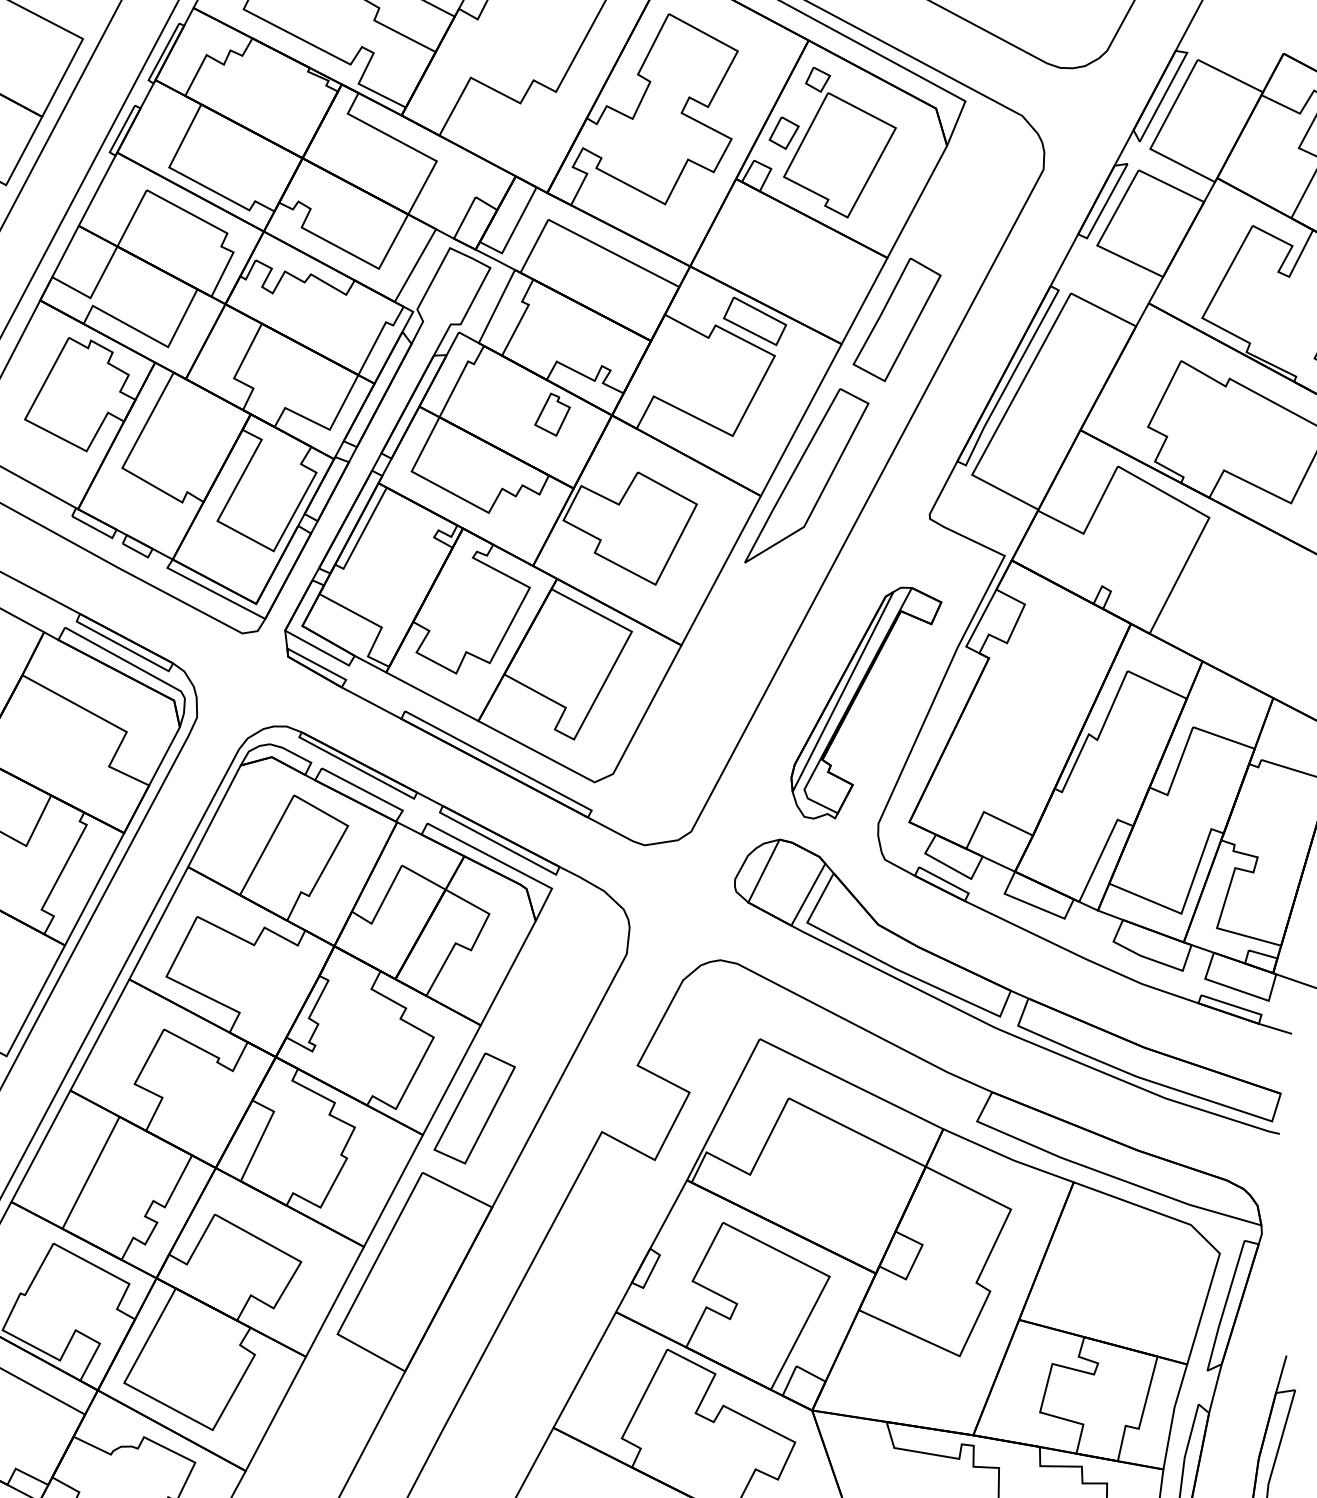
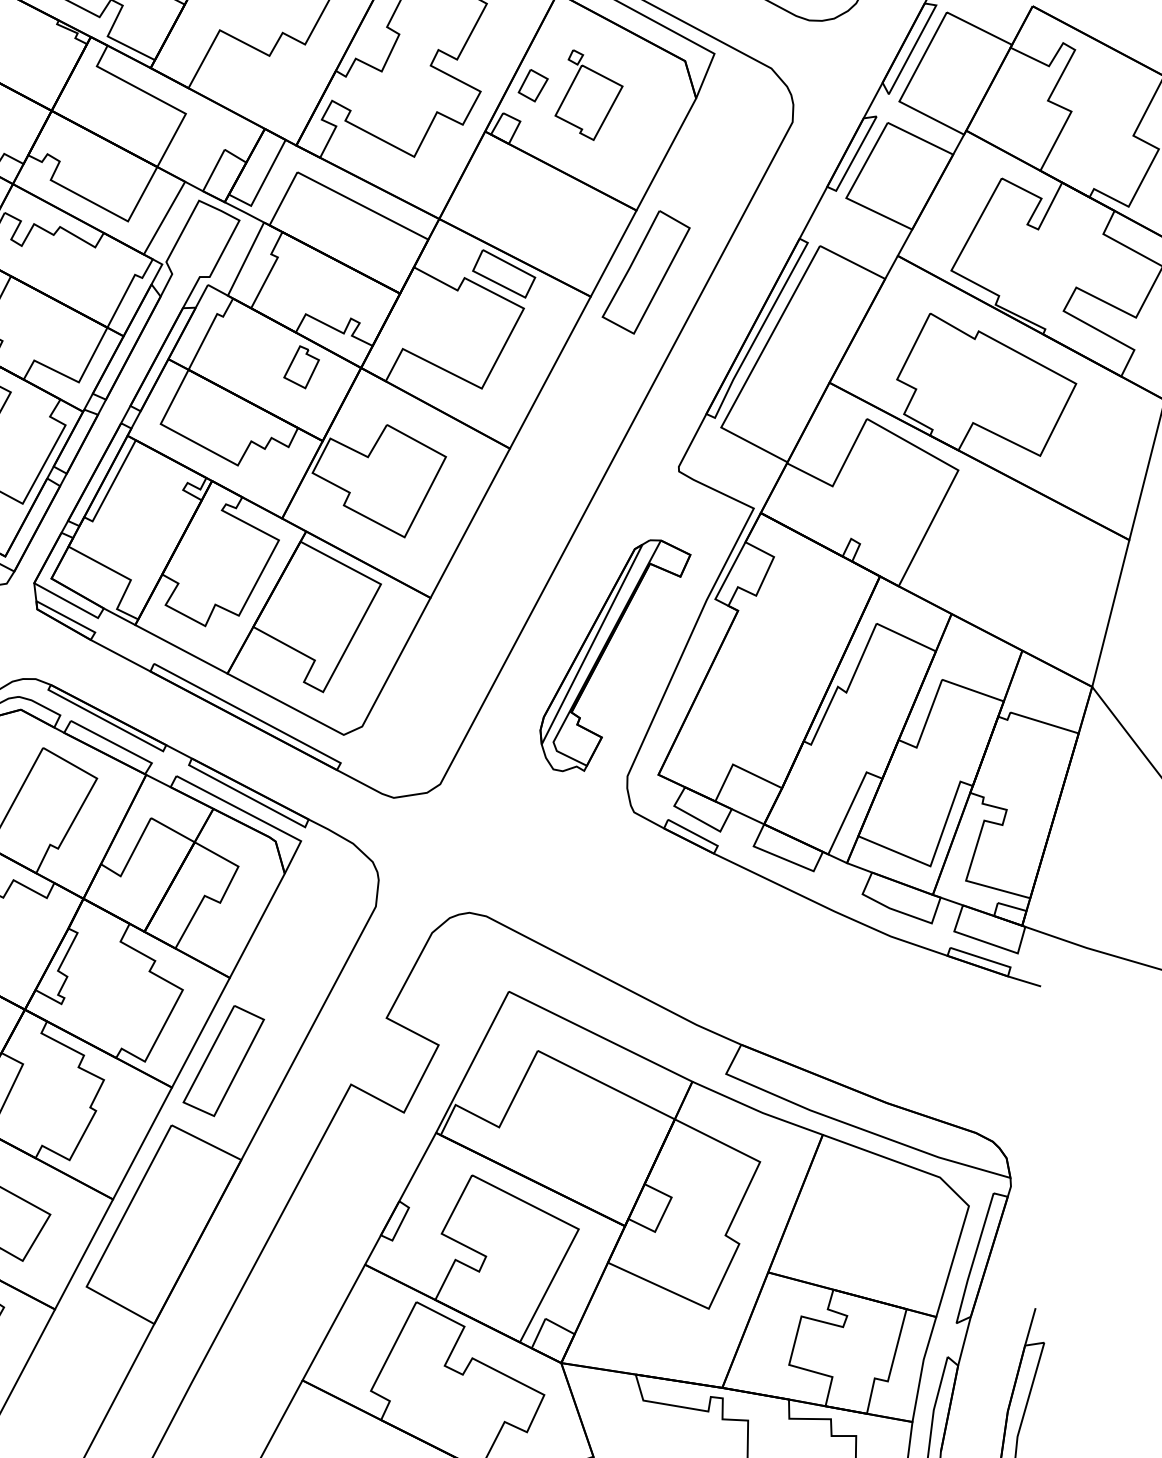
part: (839, 142) -> (588, 95), size x0.6
part: (806, 475) -> (555, 428), removed
part: (1007, 986) -> (756, 939), removed

